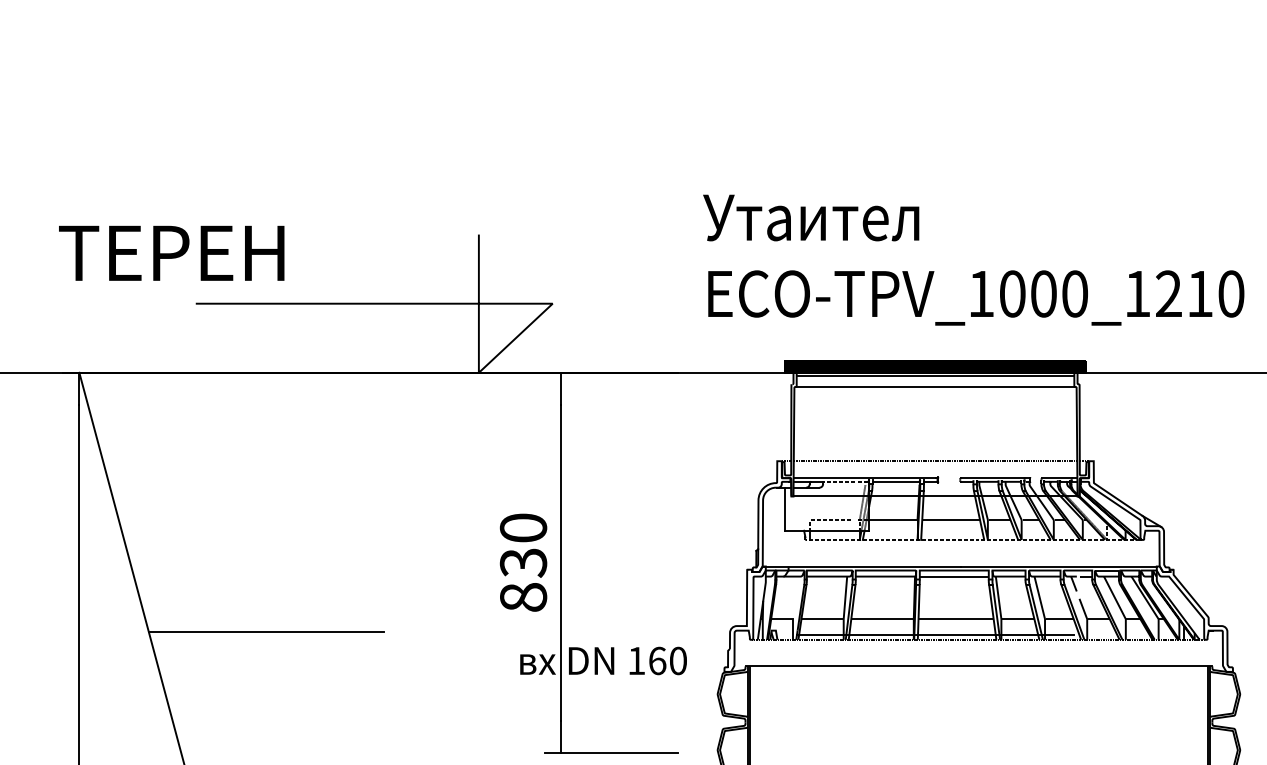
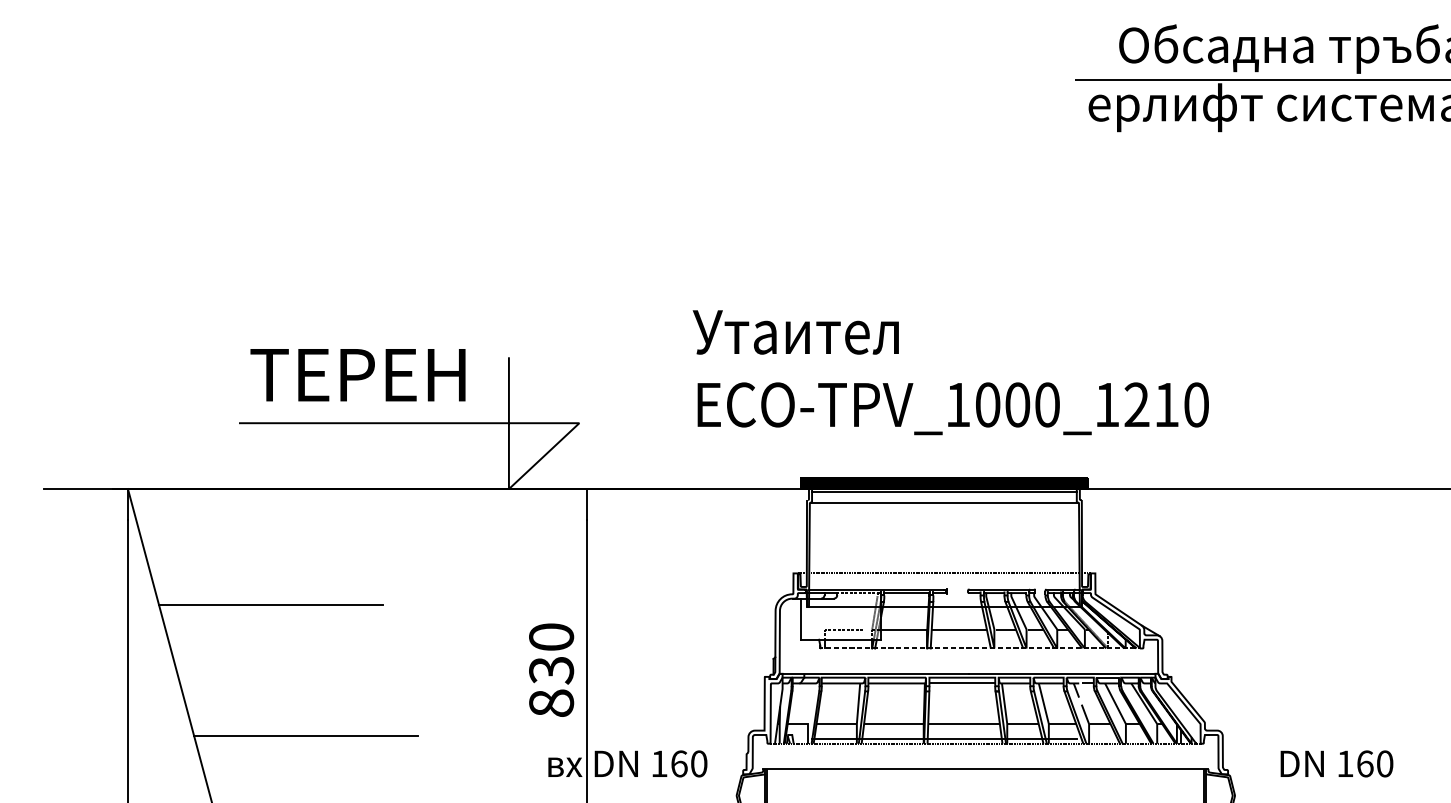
text: (171, 253) -> (357, 375), moved
text: (973, 259) -> (950, 372), moved
line: (229, 493) -> (271, 604), added

